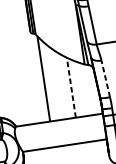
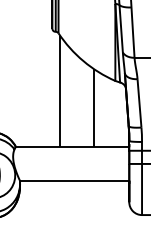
line: (105, 78) -> (139, 102), dashed -> solid
line: (70, 87) -> (93, 107), dashed -> solid

